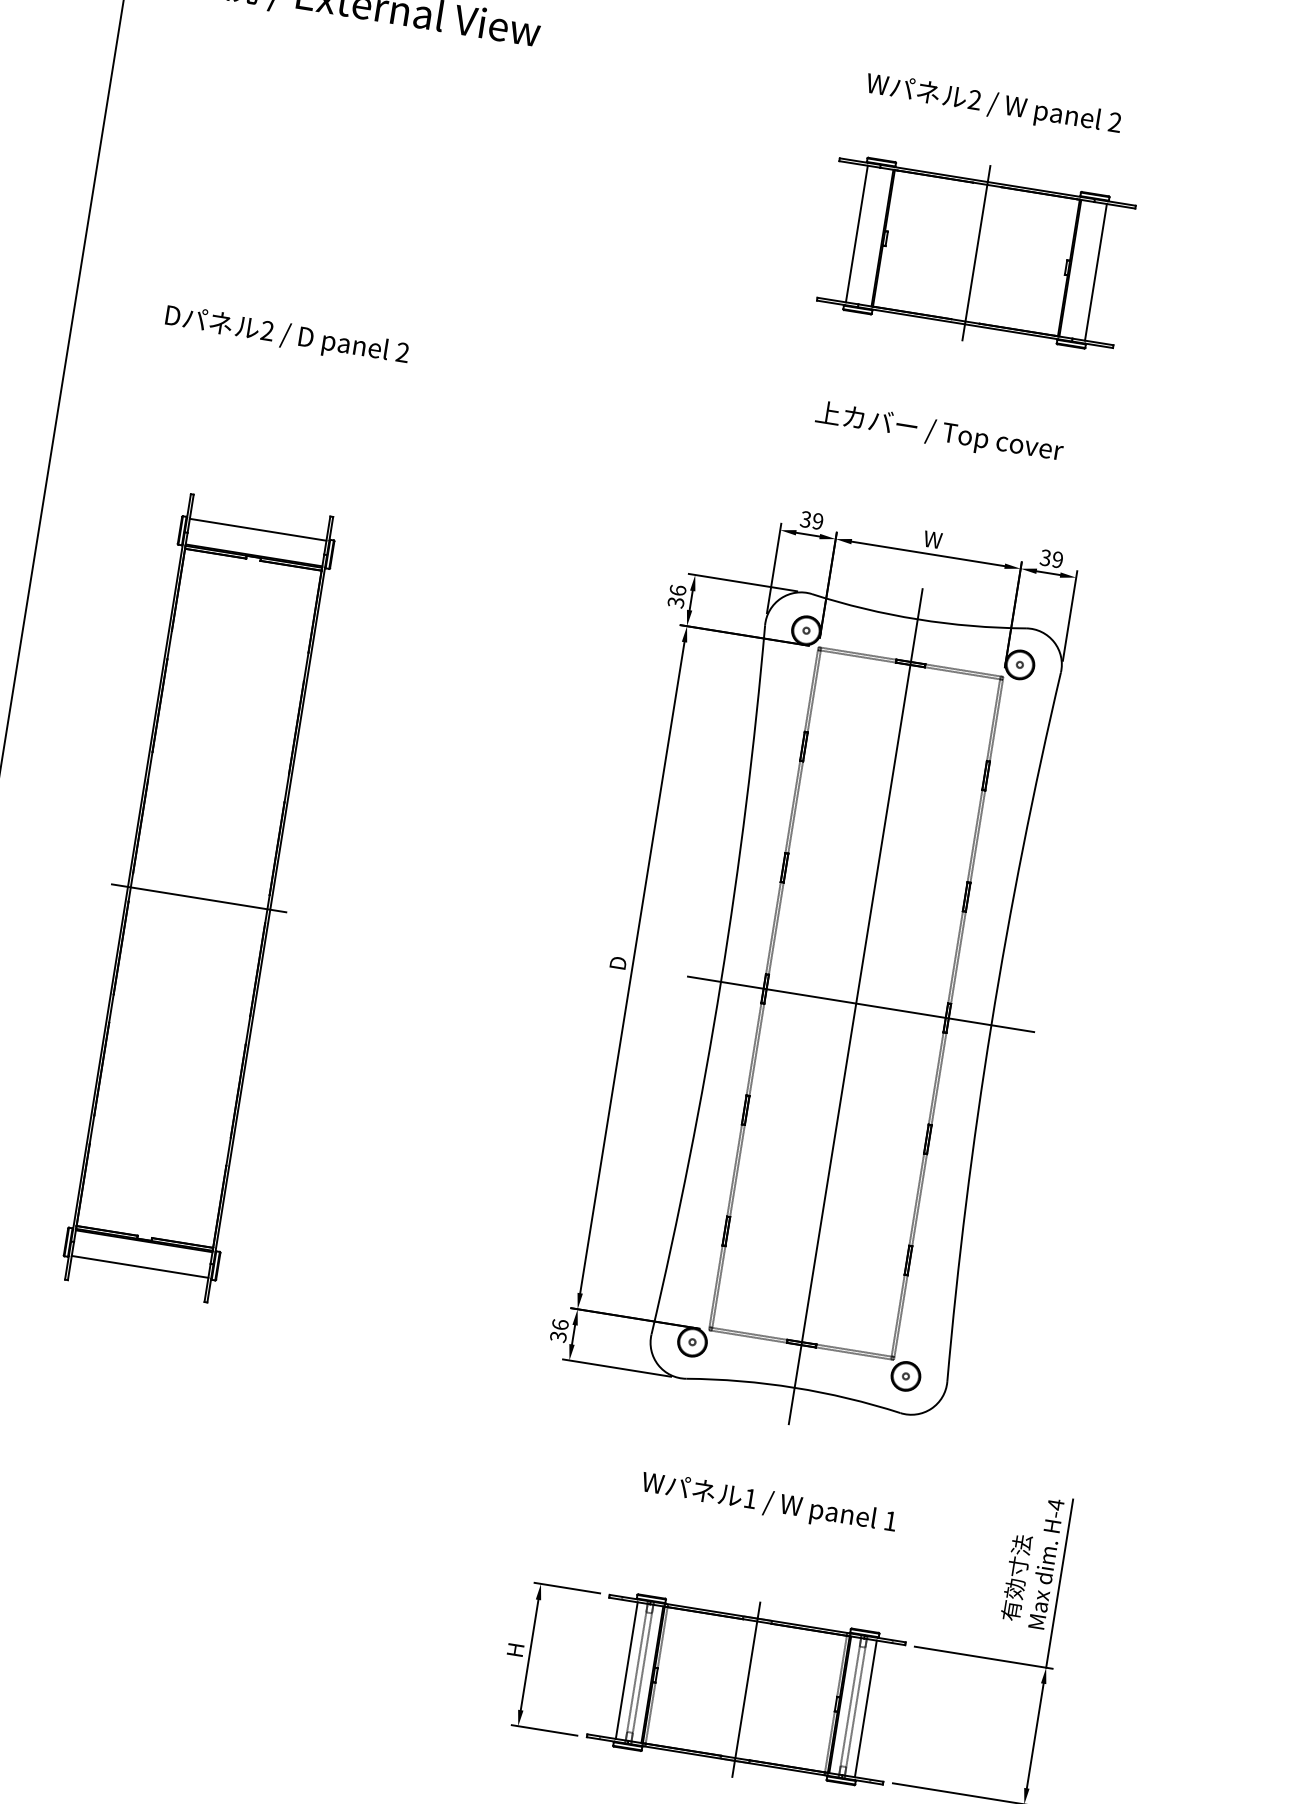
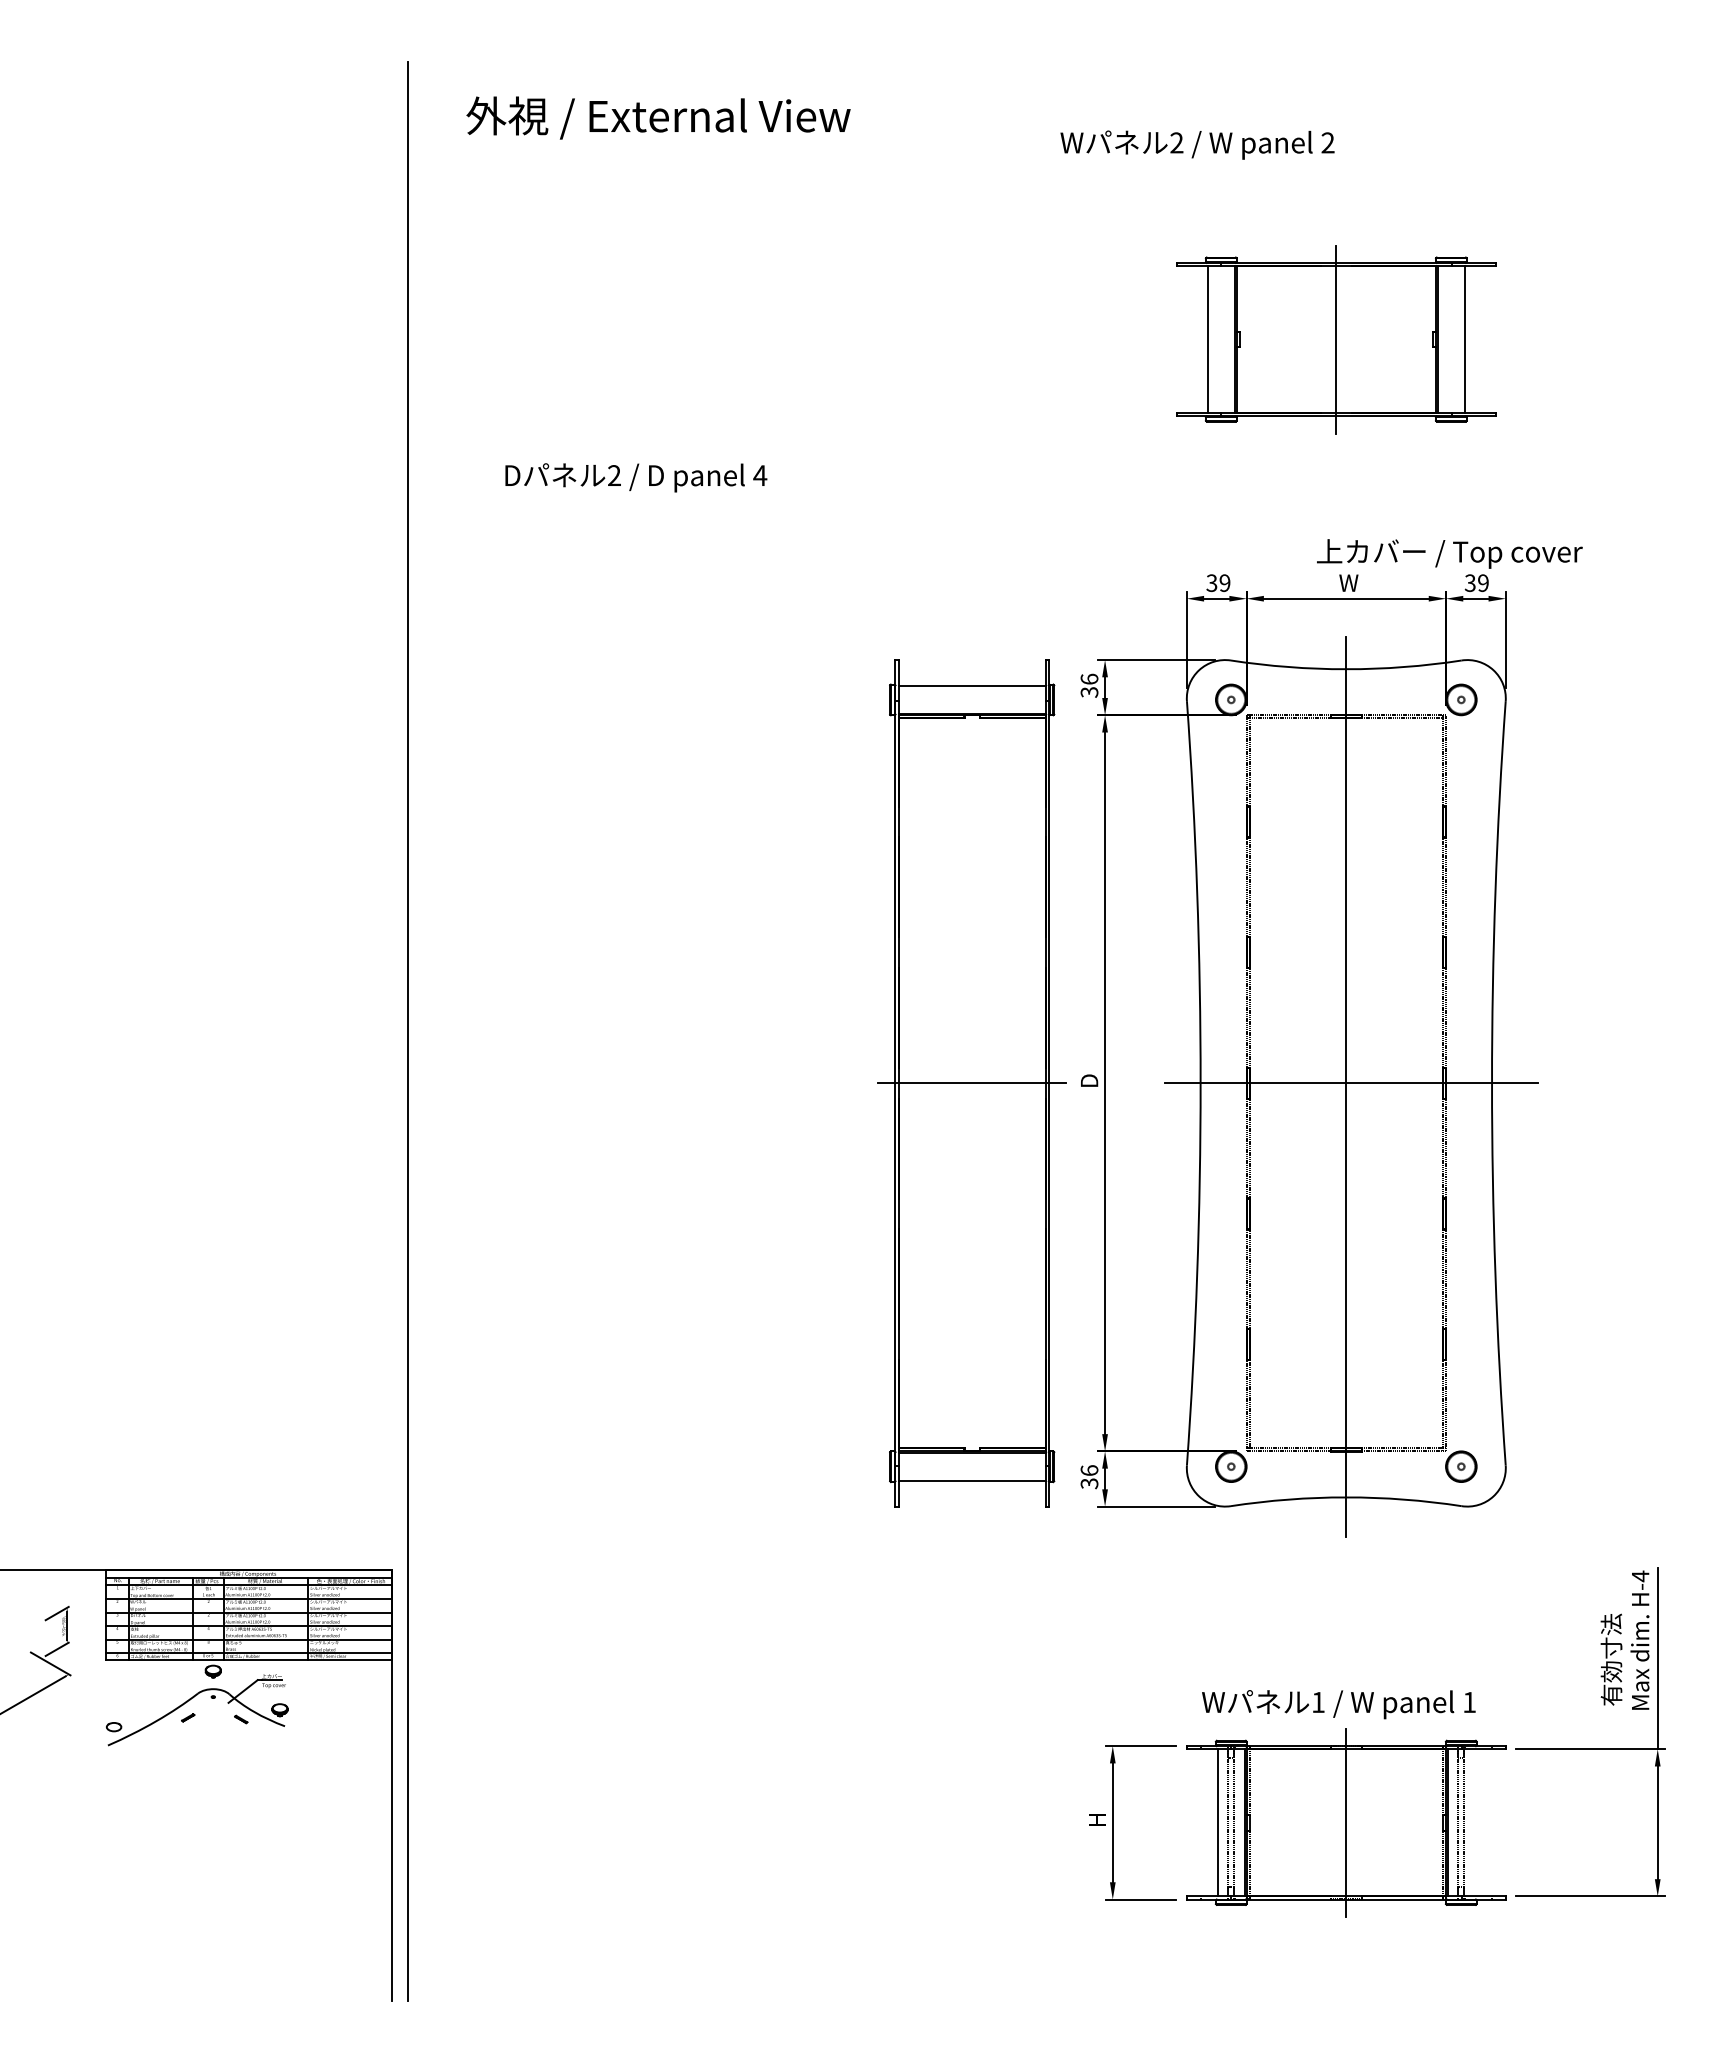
text: (993, 104) -> (1197, 144), moved
part: (976, 253) -> (1336, 339), moved
text: (402, 352) -> (760, 475), 2 -> 4
text: (939, 432) -> (1449, 553), moved
part: (198, 898) -> (971, 1083), moved
text: (768, 1503) -> (1338, 1704), moved
line: (866, 1708) -> (1475, 1822), removed

